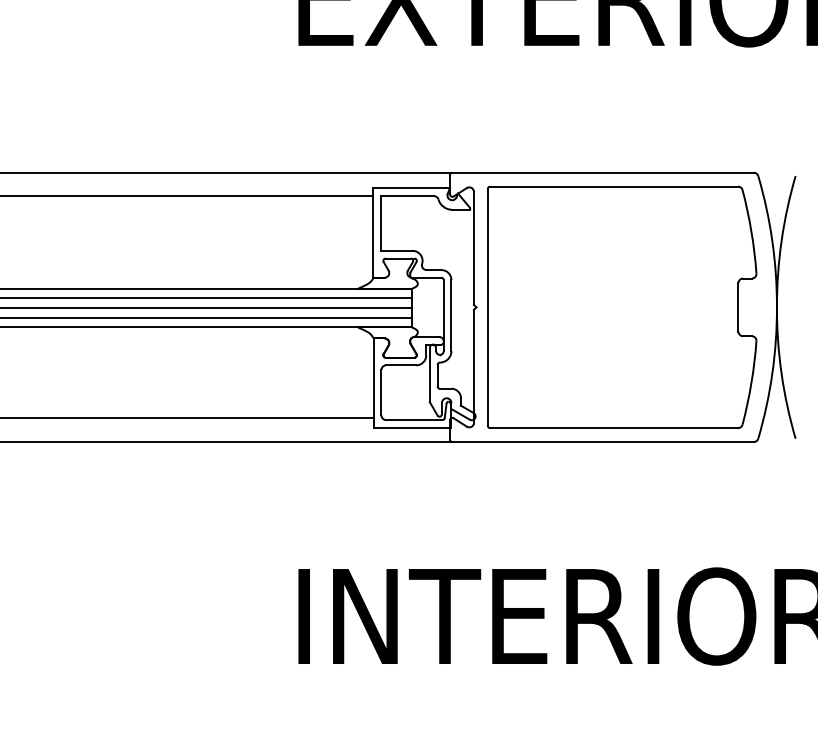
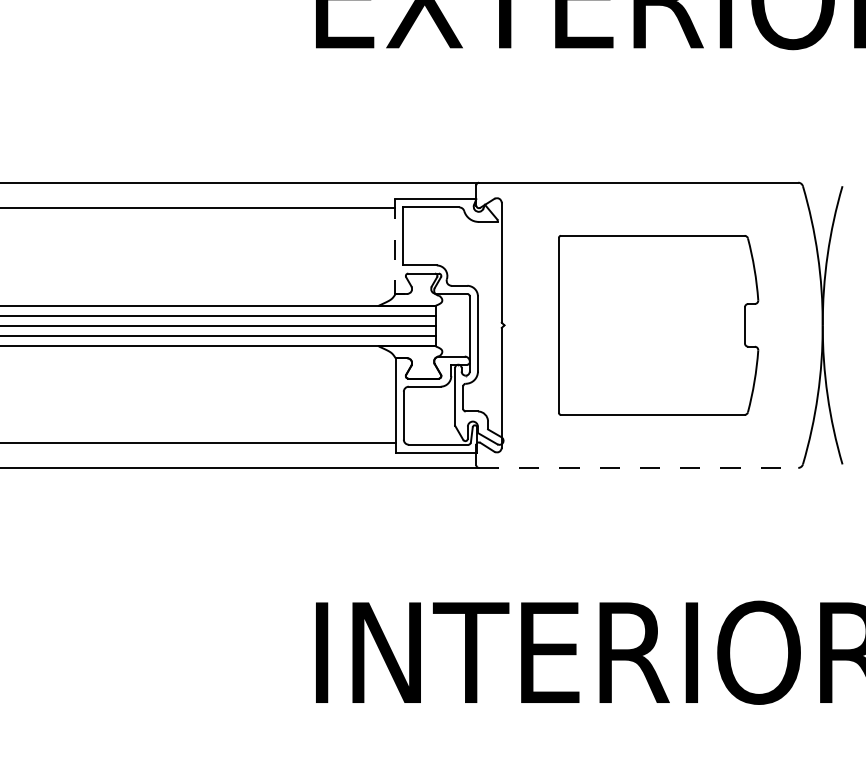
line: (372, 233) -> (394, 247), solid -> dashed
part: (621, 307) -> (658, 325), size x0.7
line: (603, 441) -> (638, 467), solid -> dashed

